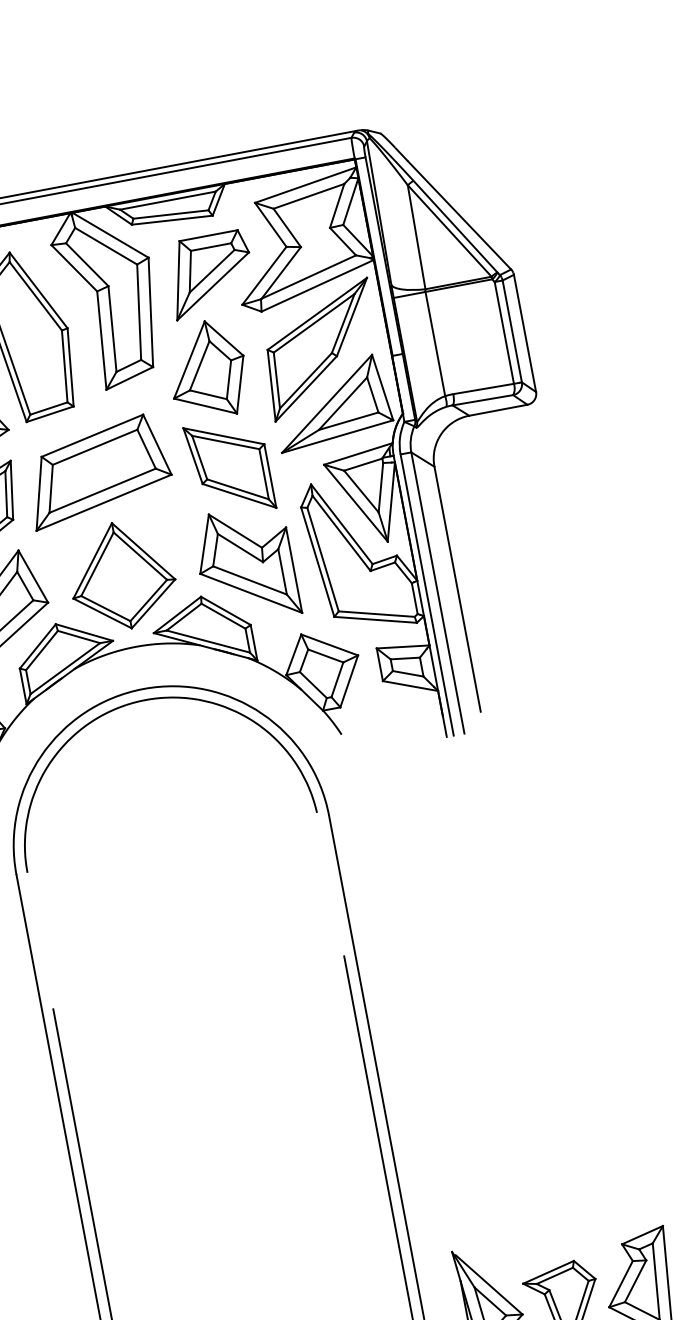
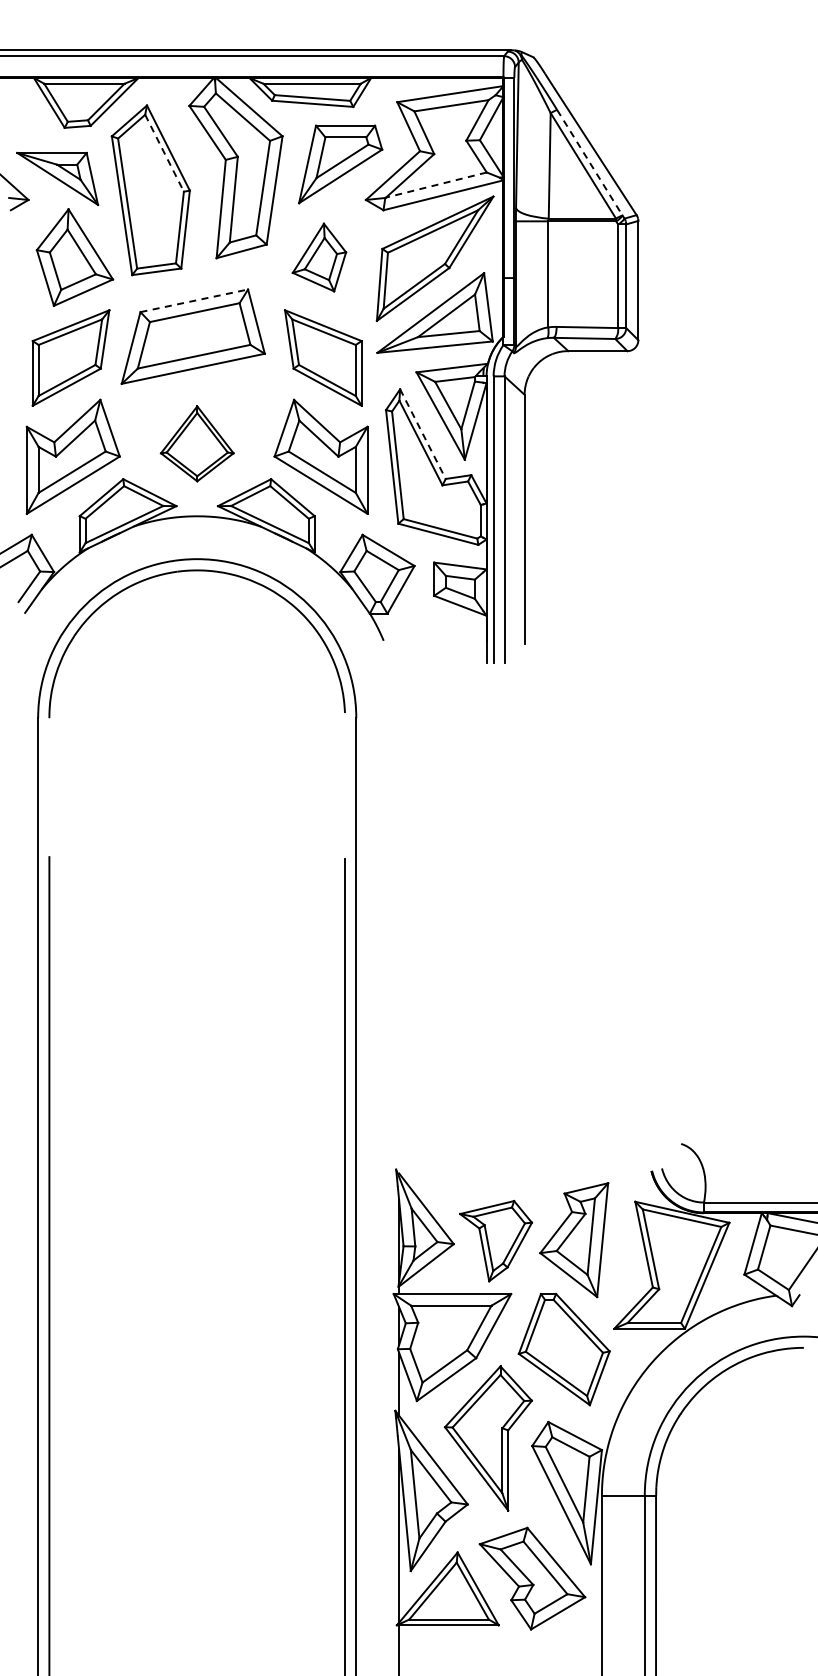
line: (456, 227) -> (590, 163), solid -> dashed
line: (309, 277) -> (436, 185), solid -> dashed
line: (35, 296) -> (164, 153), solid -> dashed
part: (207, 369) -> (319, 257), size x0.7
line: (92, 435) -> (194, 300), solid -> dashed
line: (342, 524) -> (423, 434), solid -> dashed
part: (122, 575) -> (197, 443), size x0.7

